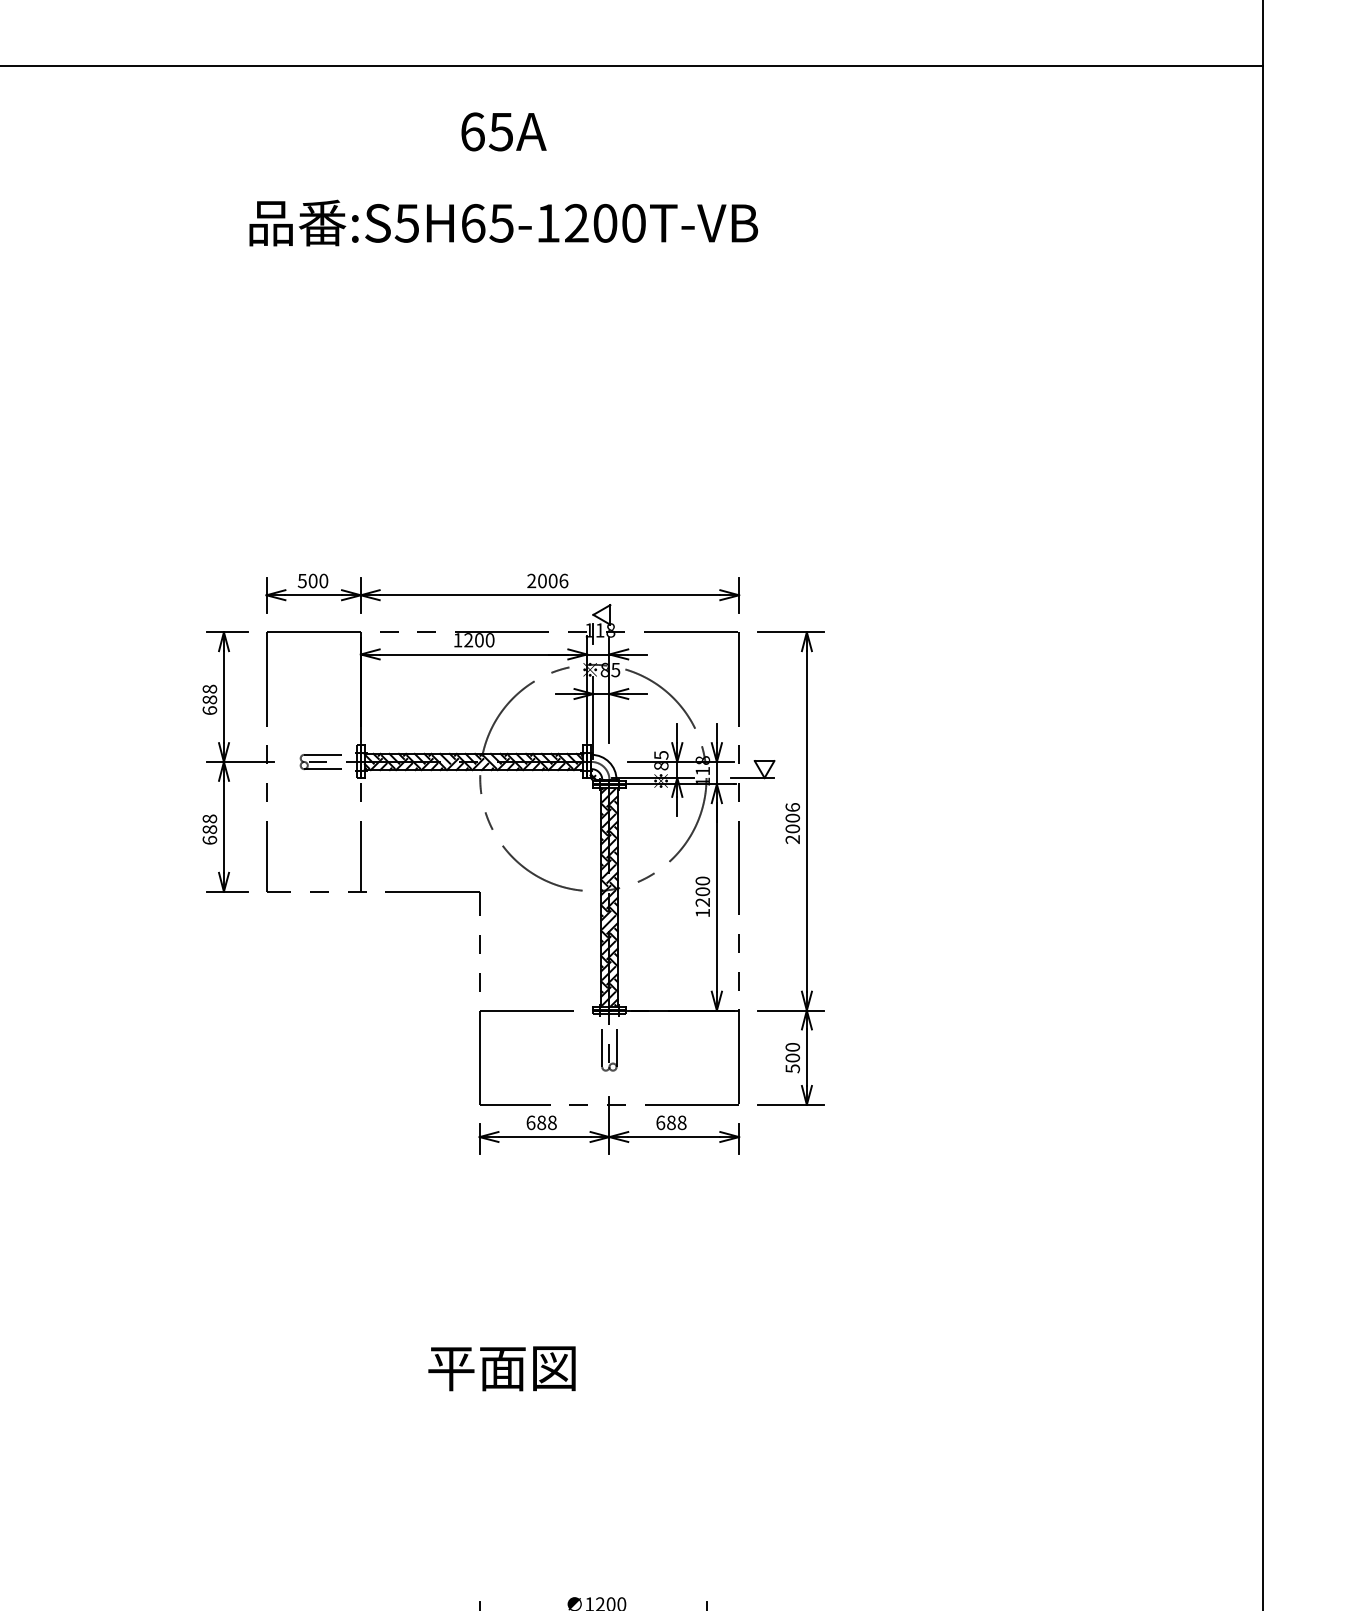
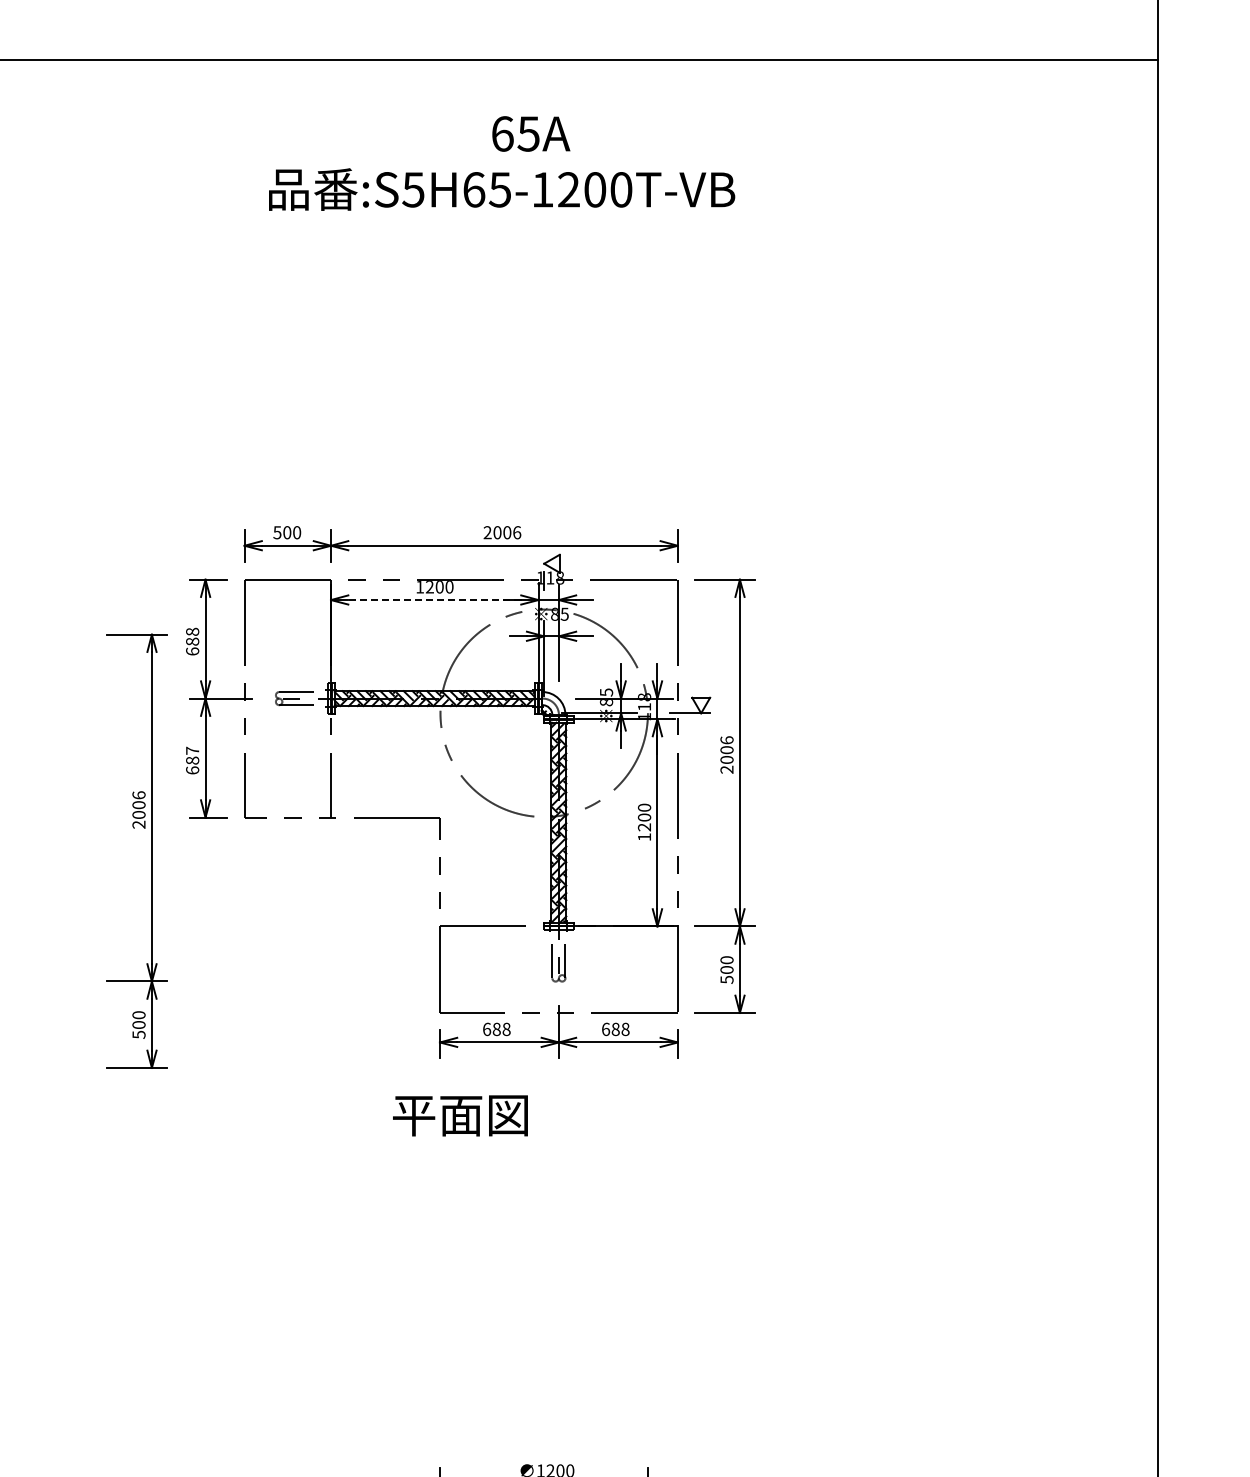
text: (504, 131) -> (531, 133), moved
text: (504, 223) -> (502, 189), moved
line: (473, 654) -> (434, 600), solid -> dashed
text: (209, 818) -> (192, 750), 688 -> 687
part: (165, 927) -> (151, 850), added
text: (502, 1368) -> (460, 1115), moved

